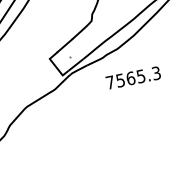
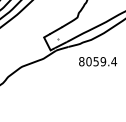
text: (134, 77) -> (98, 61), 7565.3 -> 8059.4

